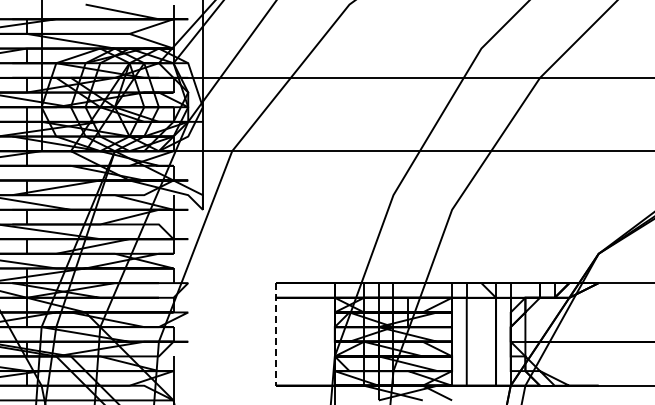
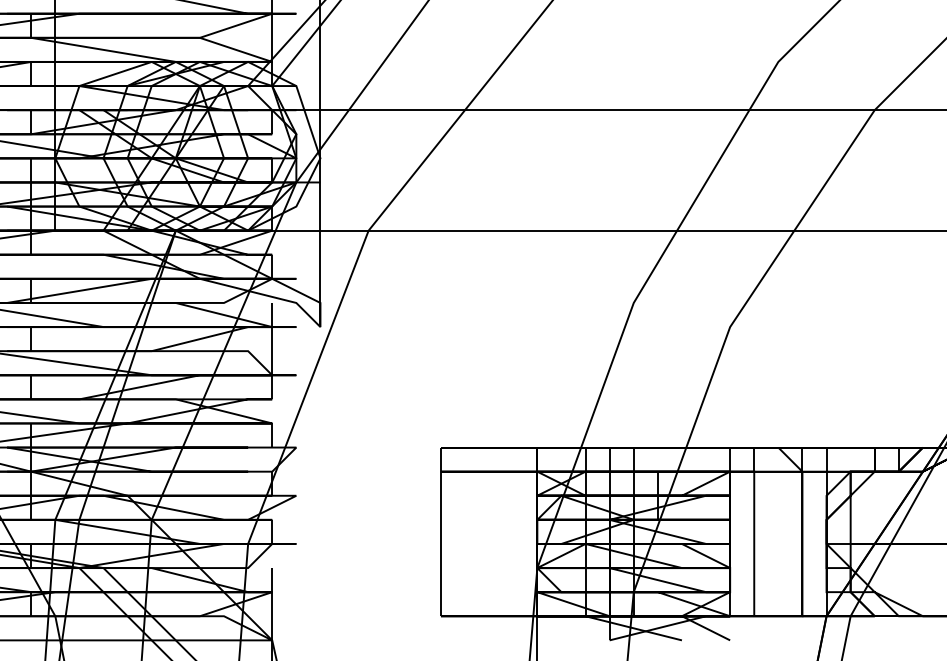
line: (276, 333) -> (441, 530), dashed -> solid

